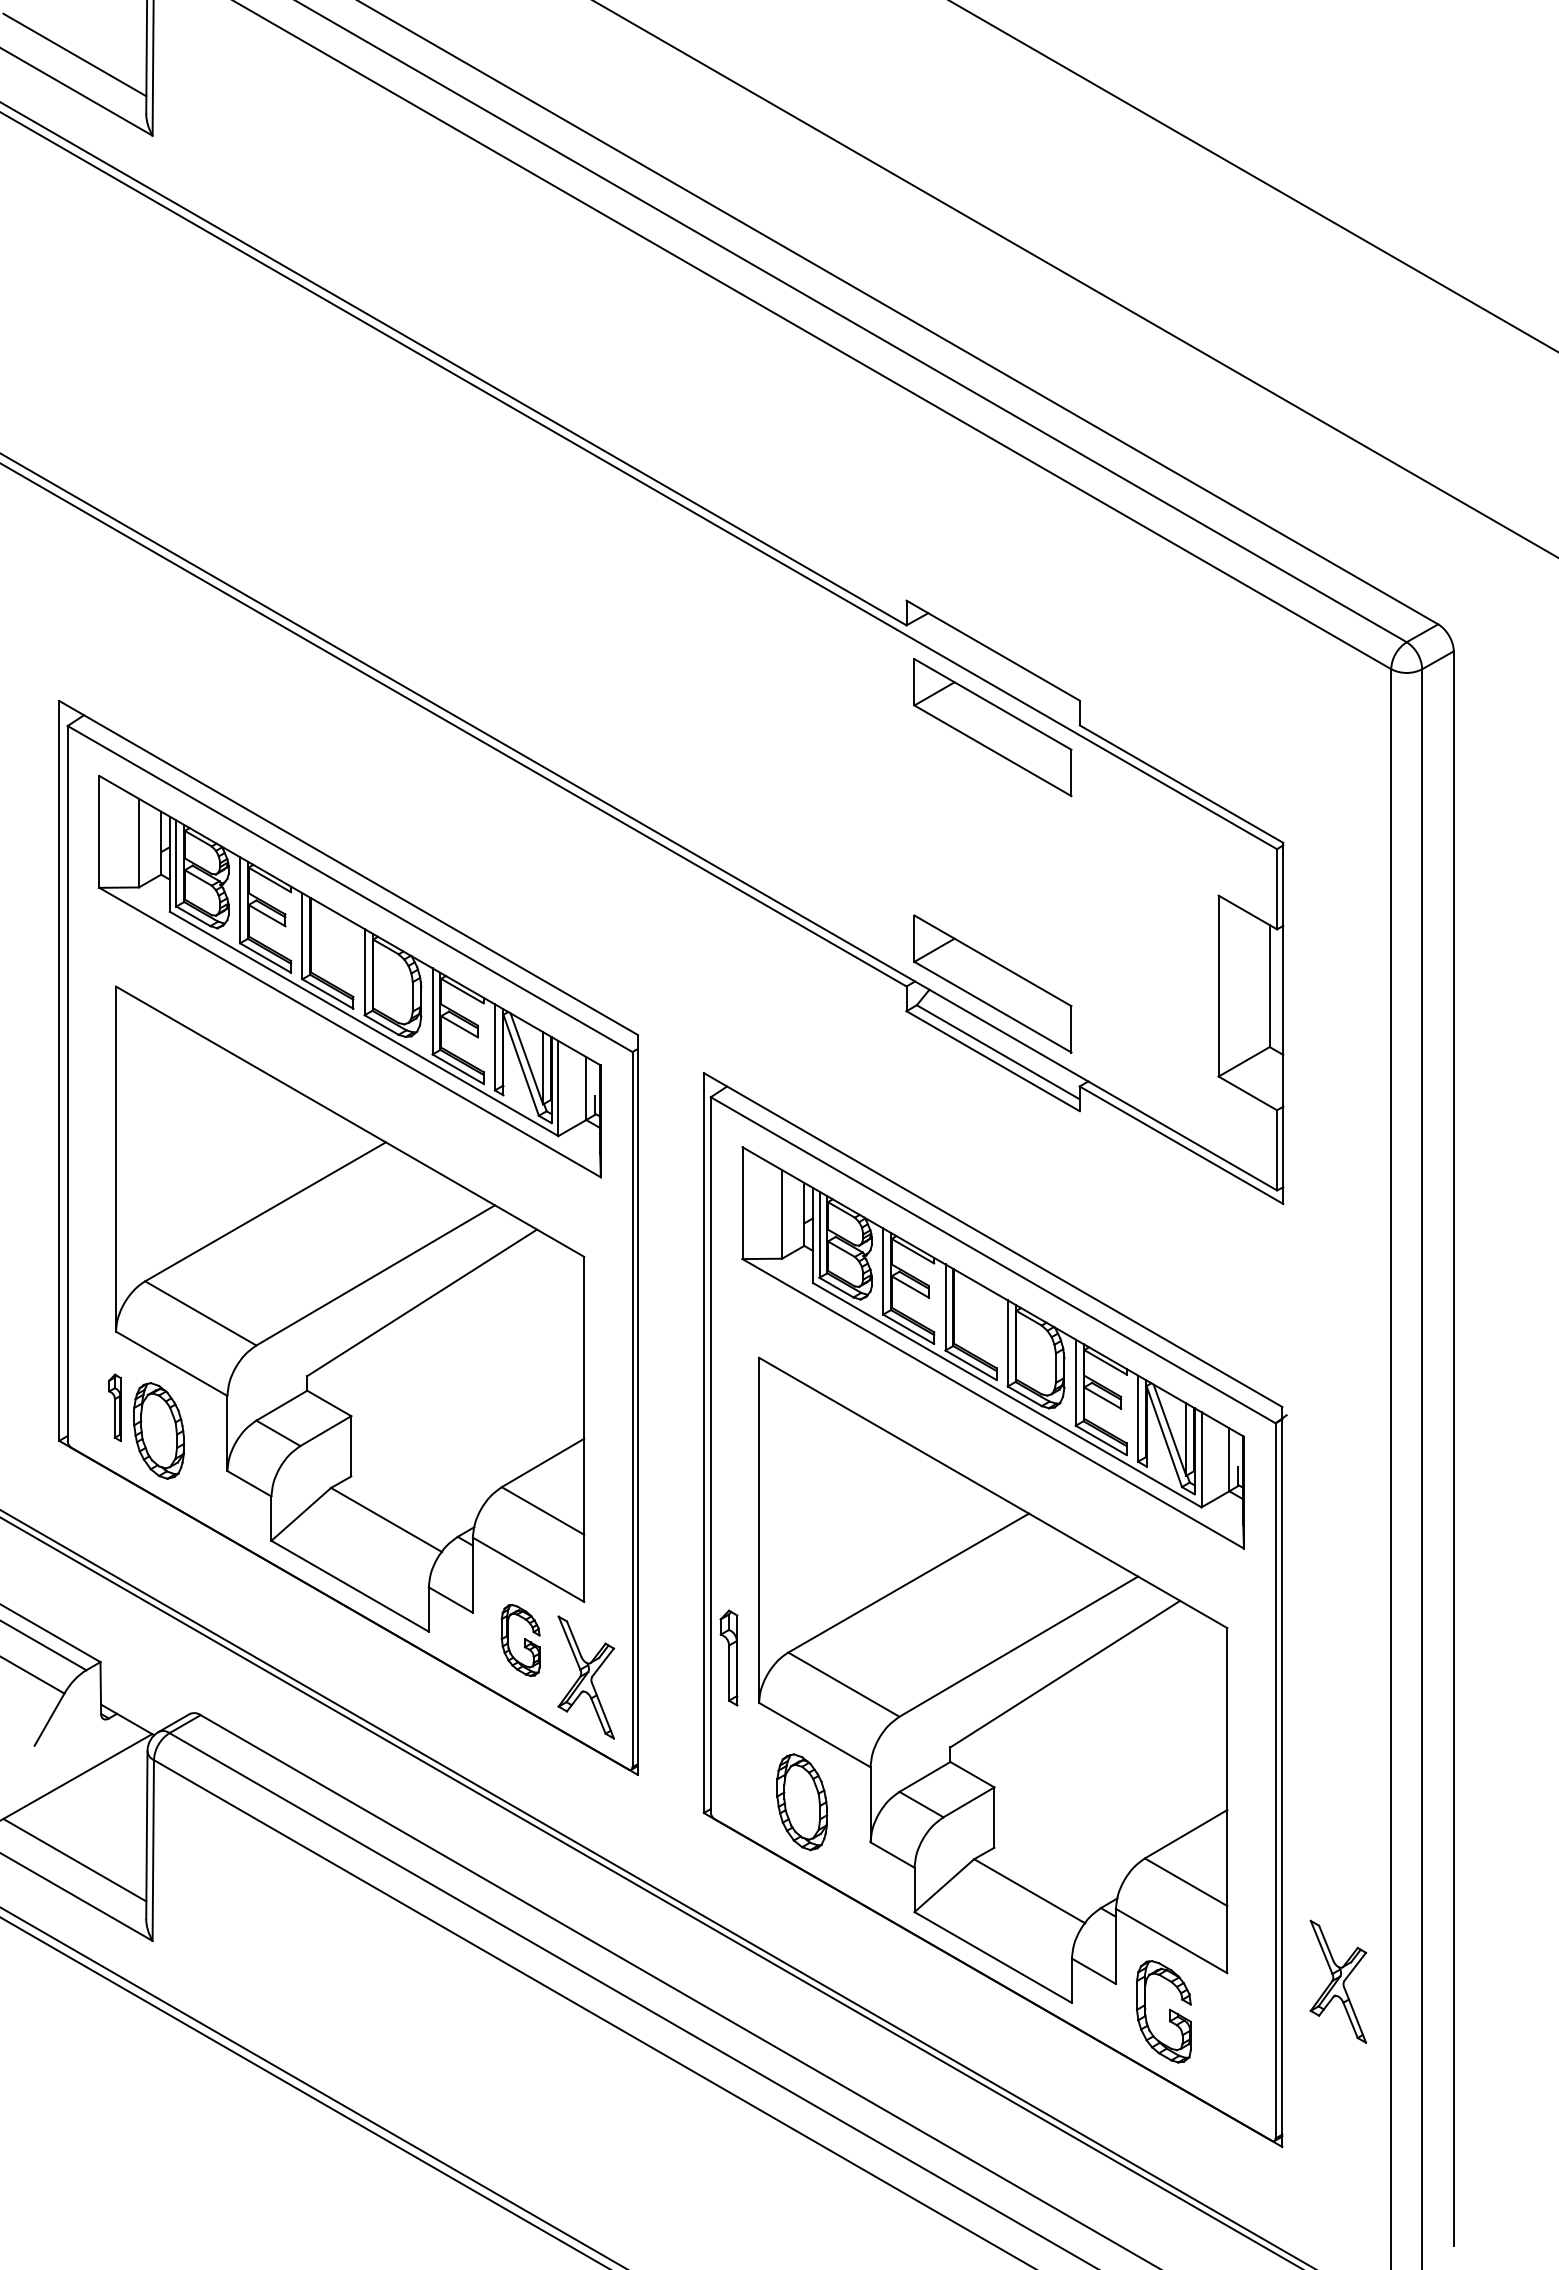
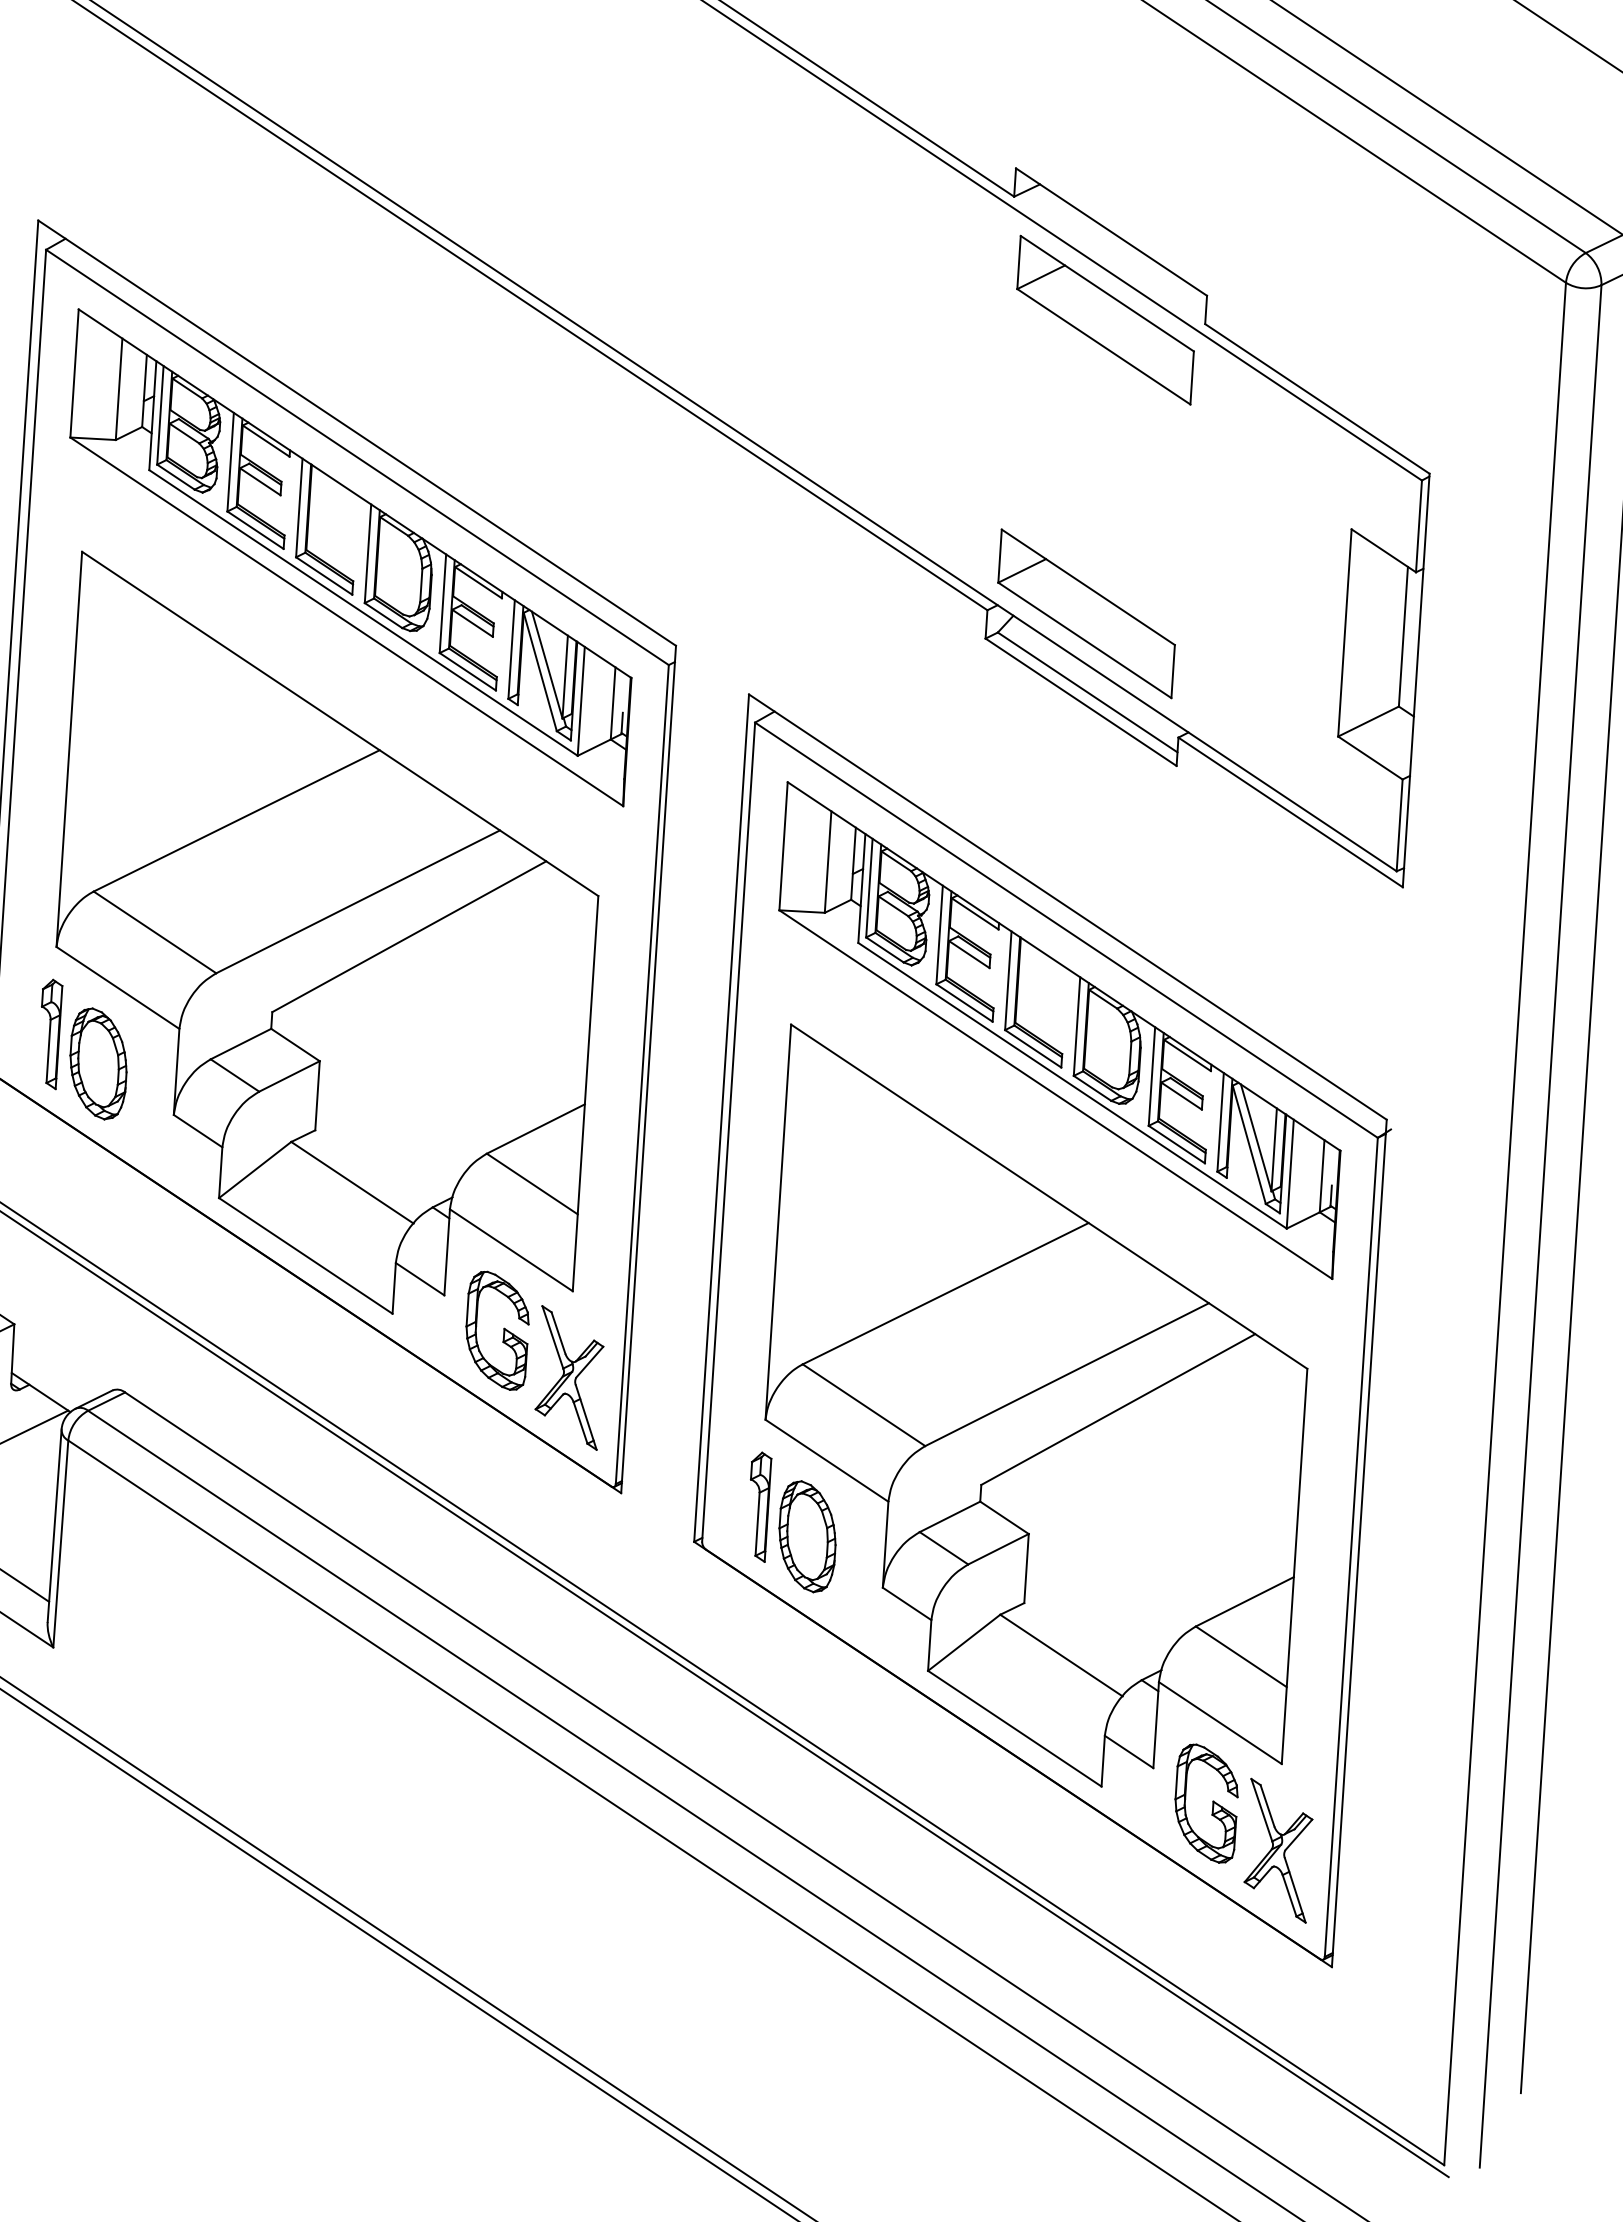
part: (114, 1407) -> (49, 1033), size x1.43
part: (520, 1640) -> (496, 1330), size x1.43
part: (728, 1657) -> (758, 1506), moved
part: (1338, 1981) -> (1278, 1850), moved

